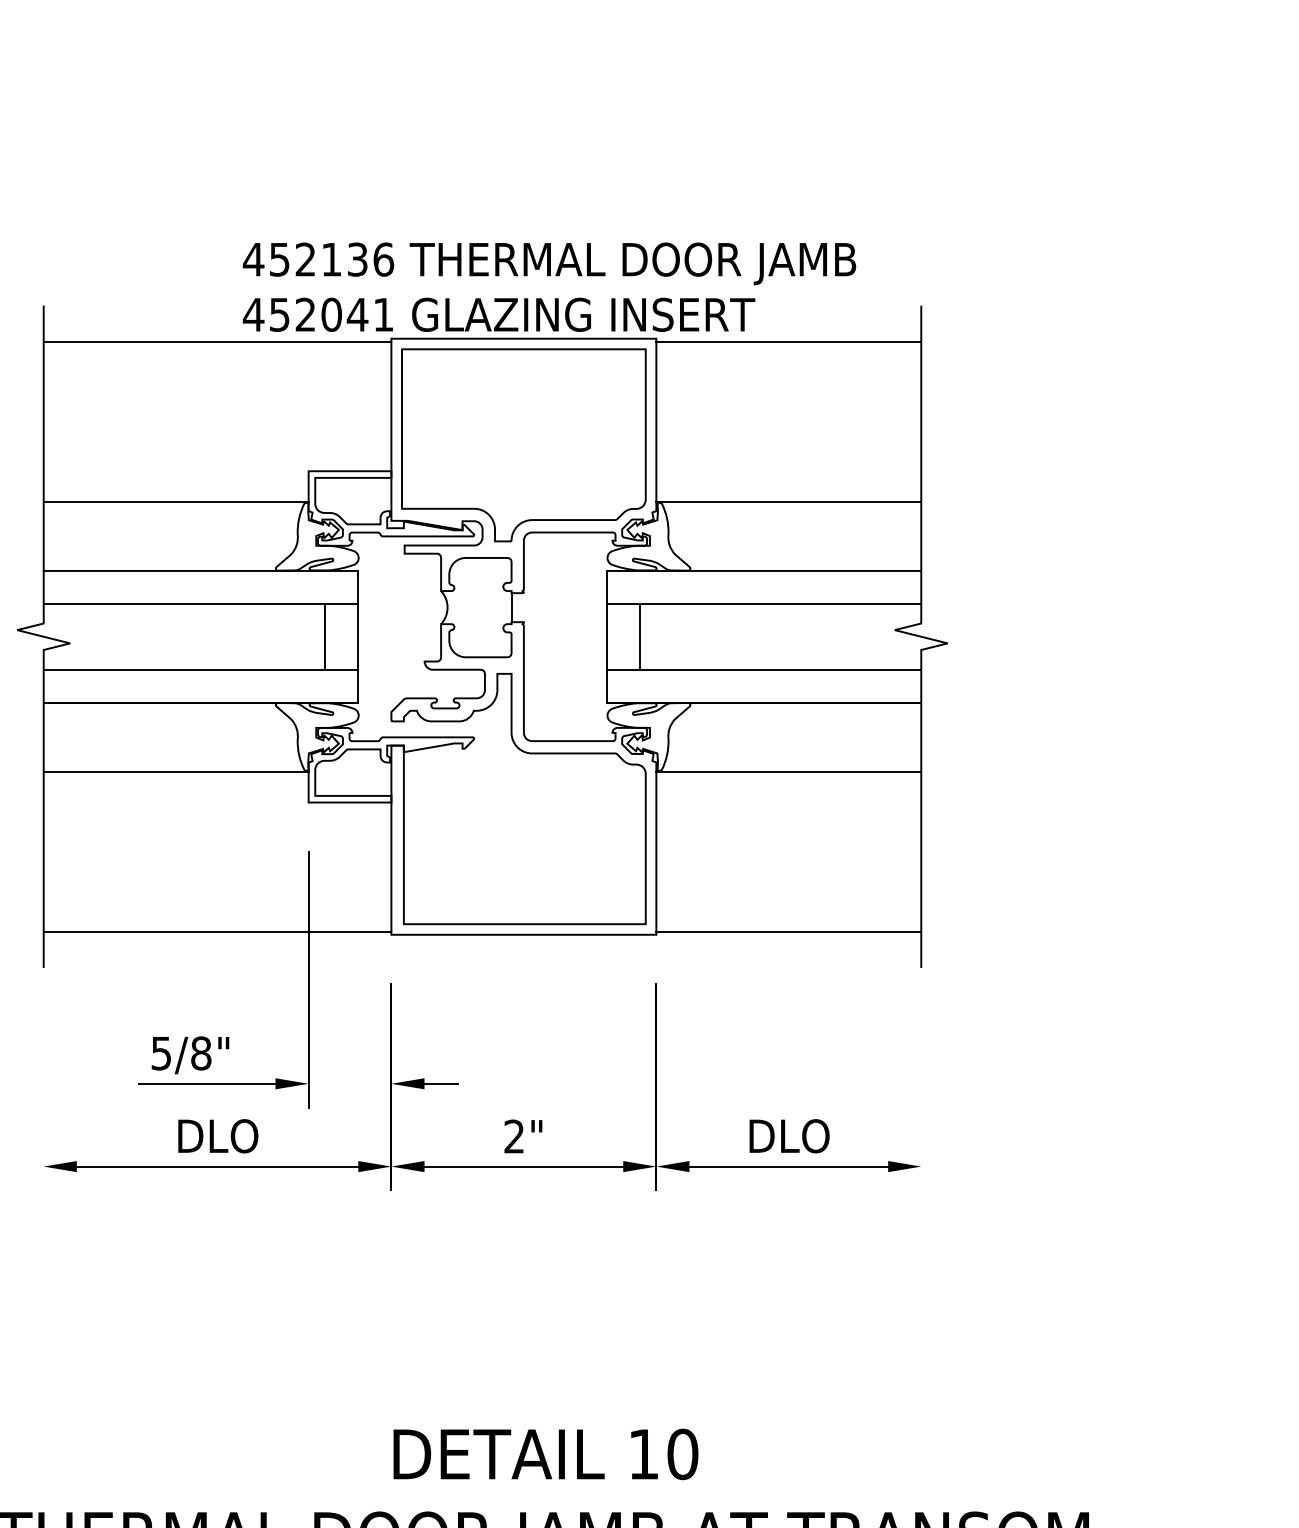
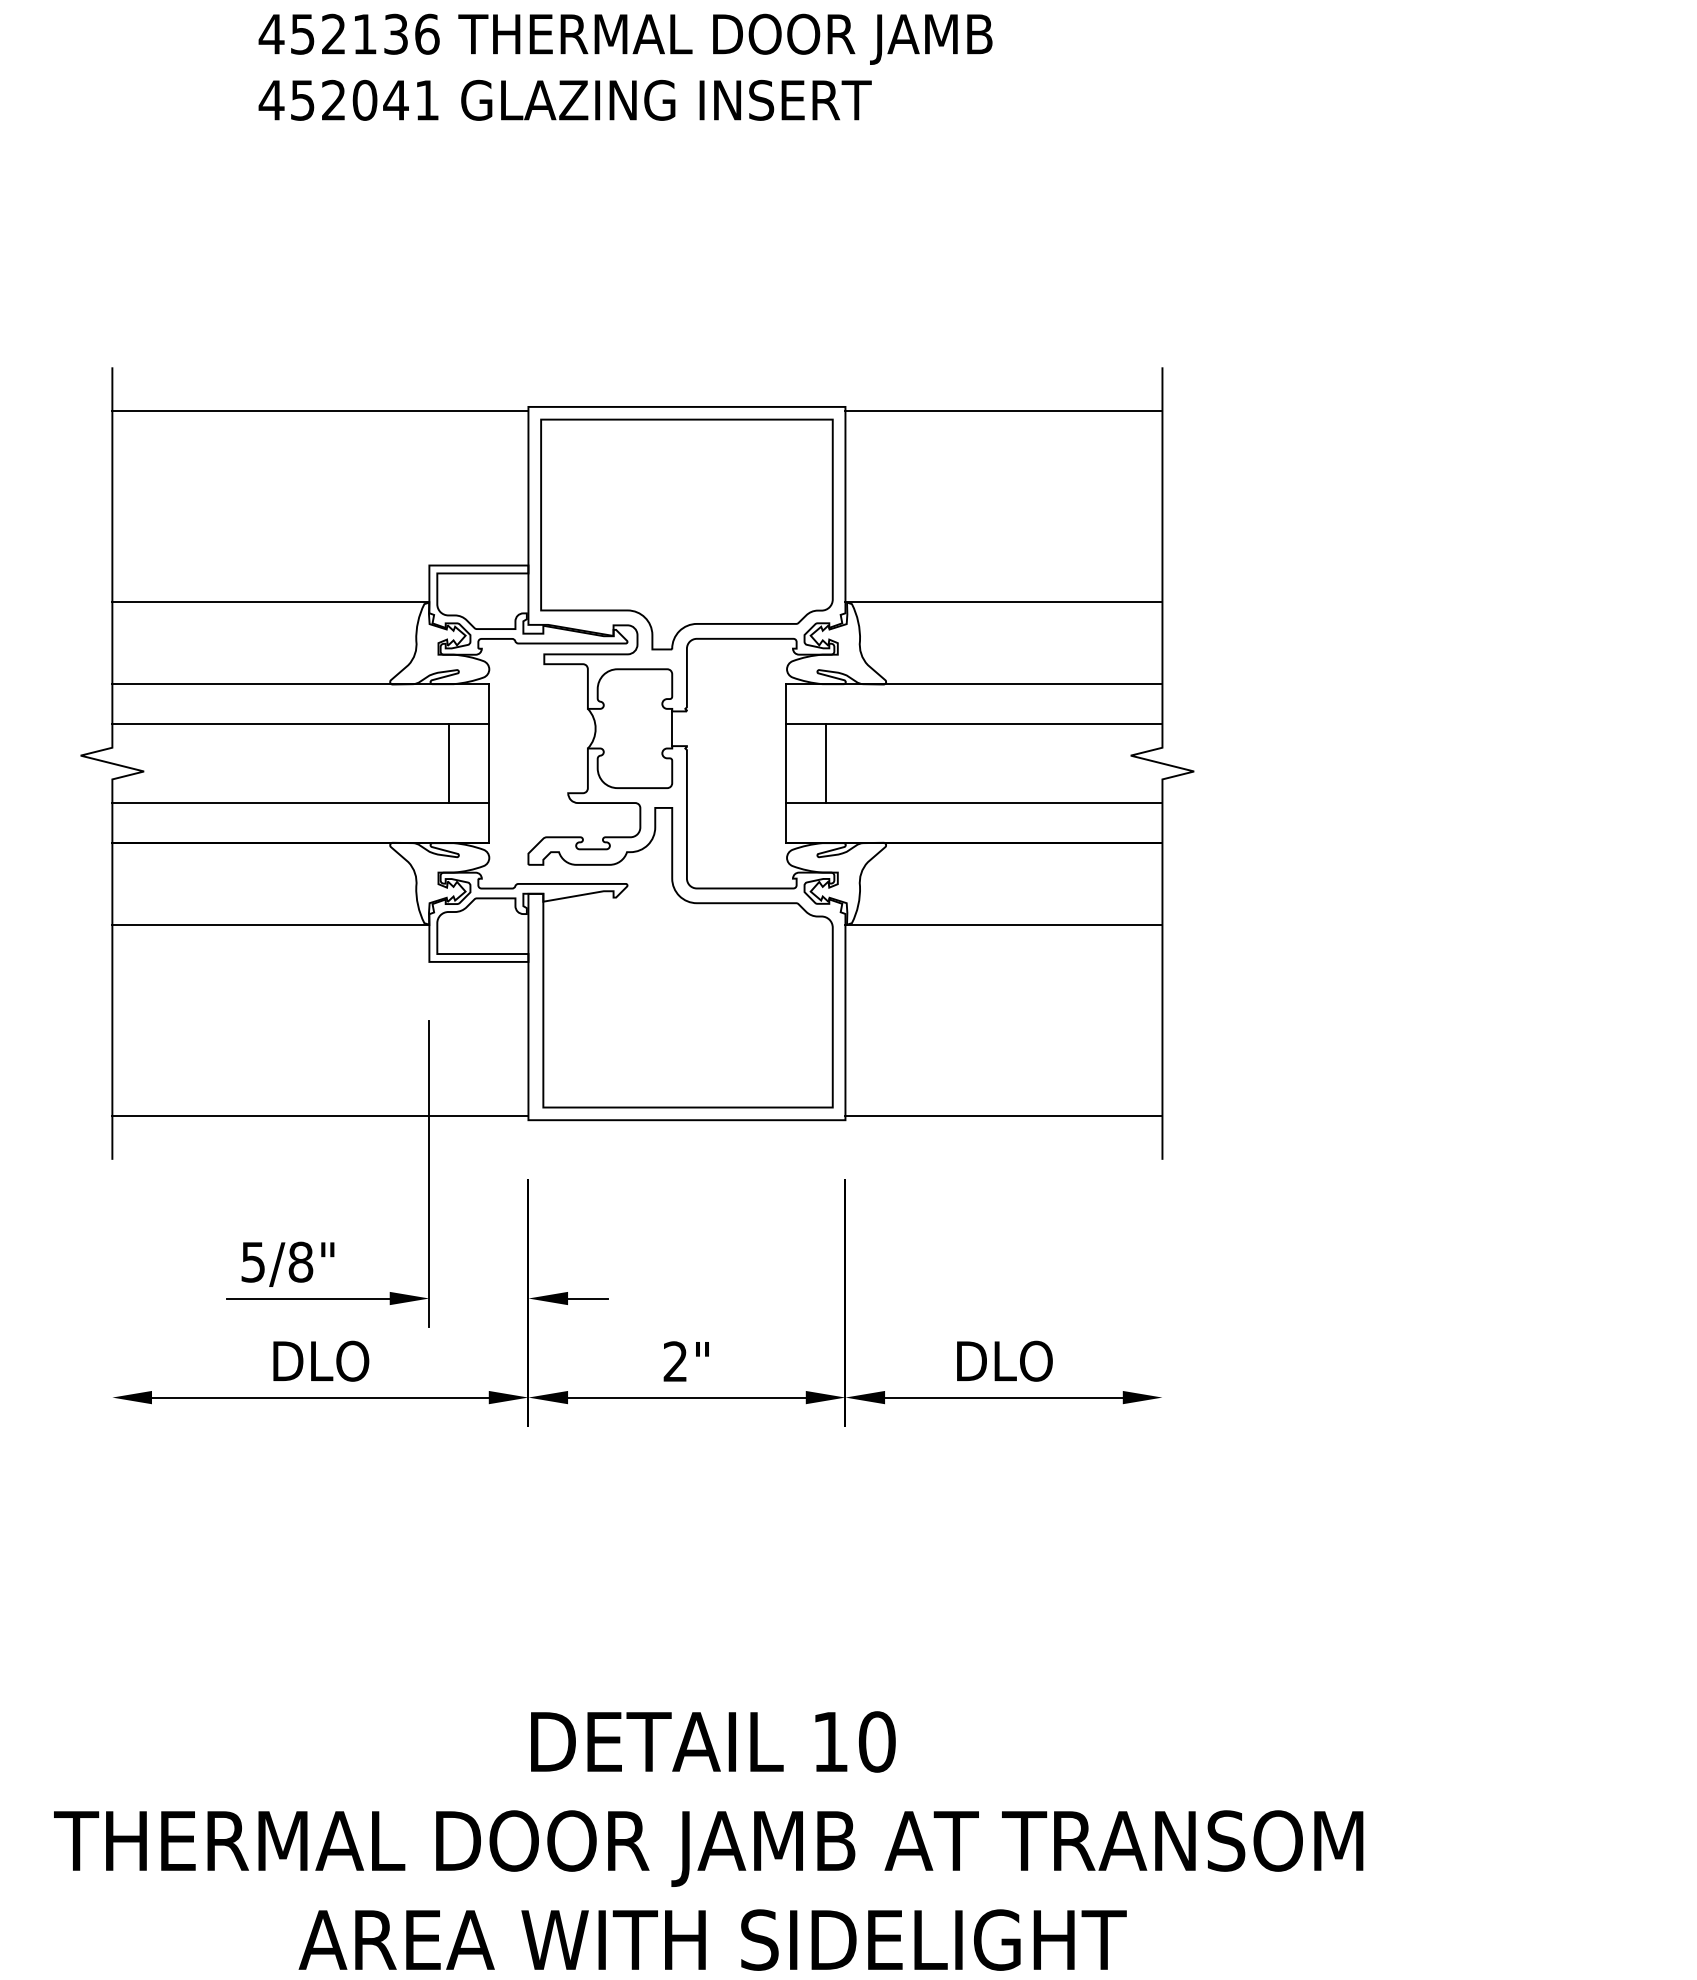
text: (549, 286) -> (625, 66), moved

